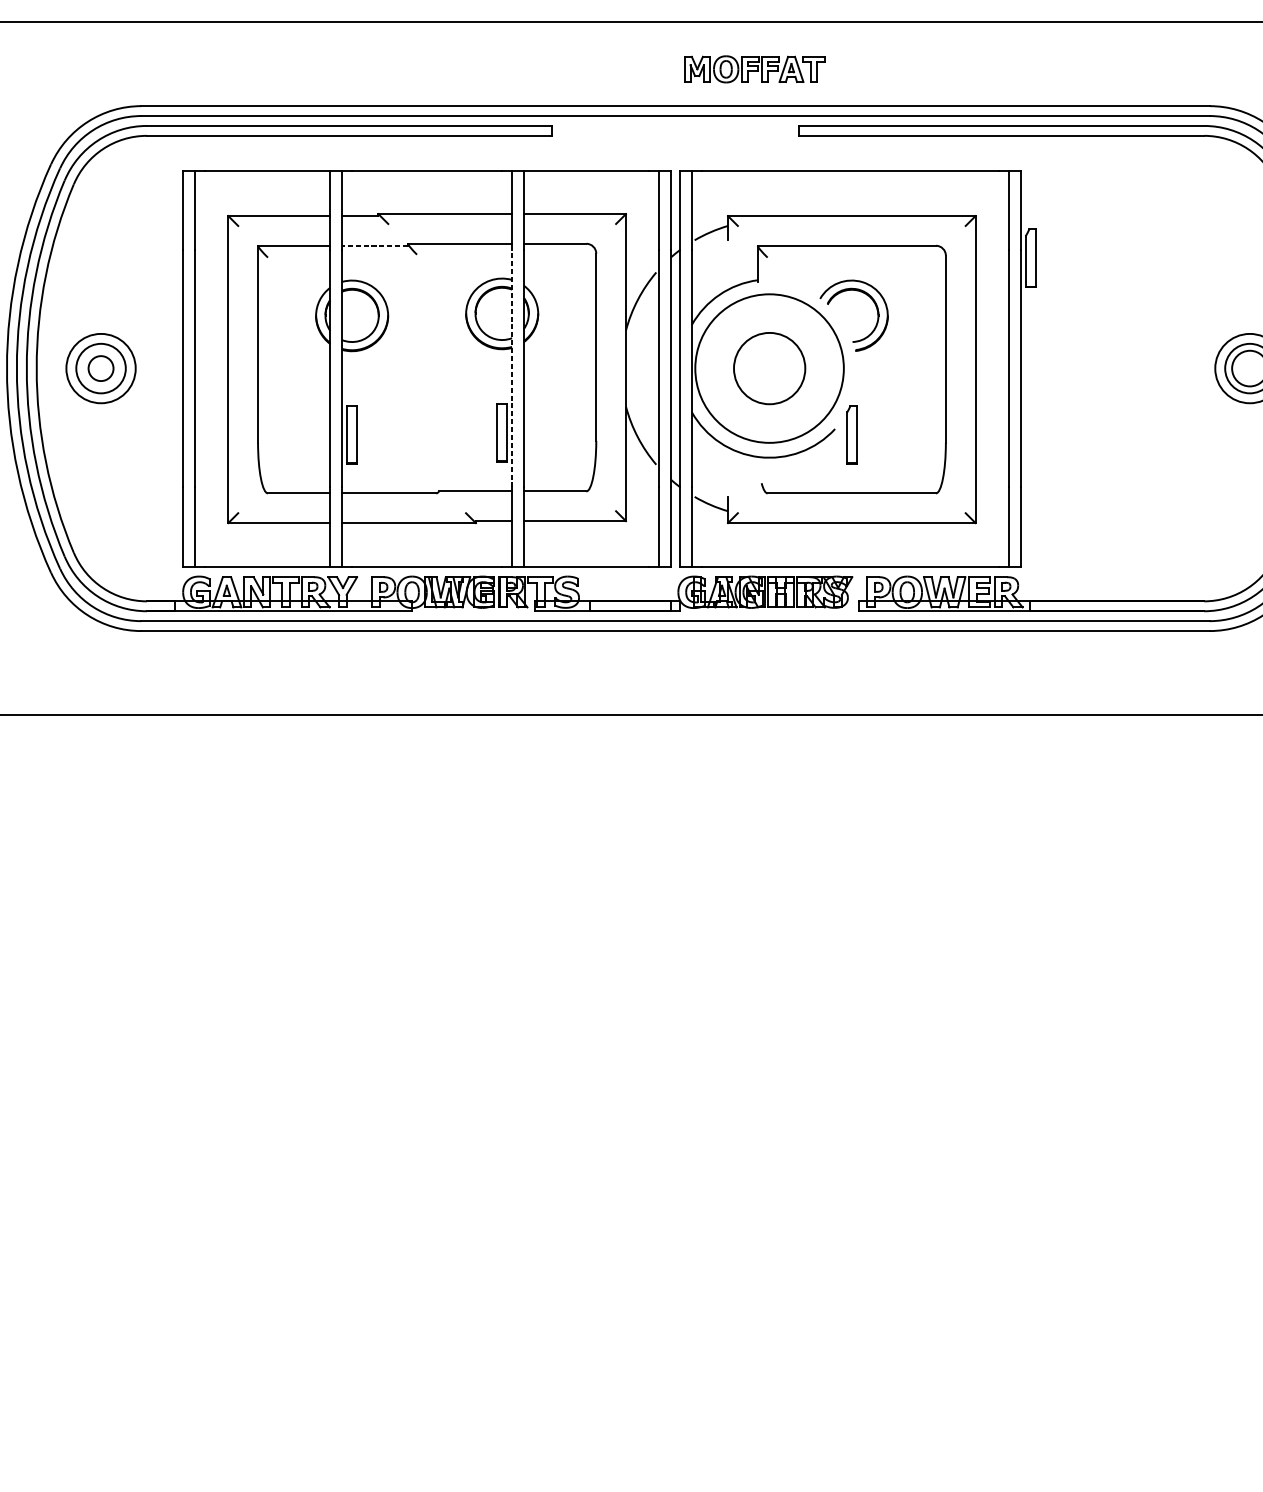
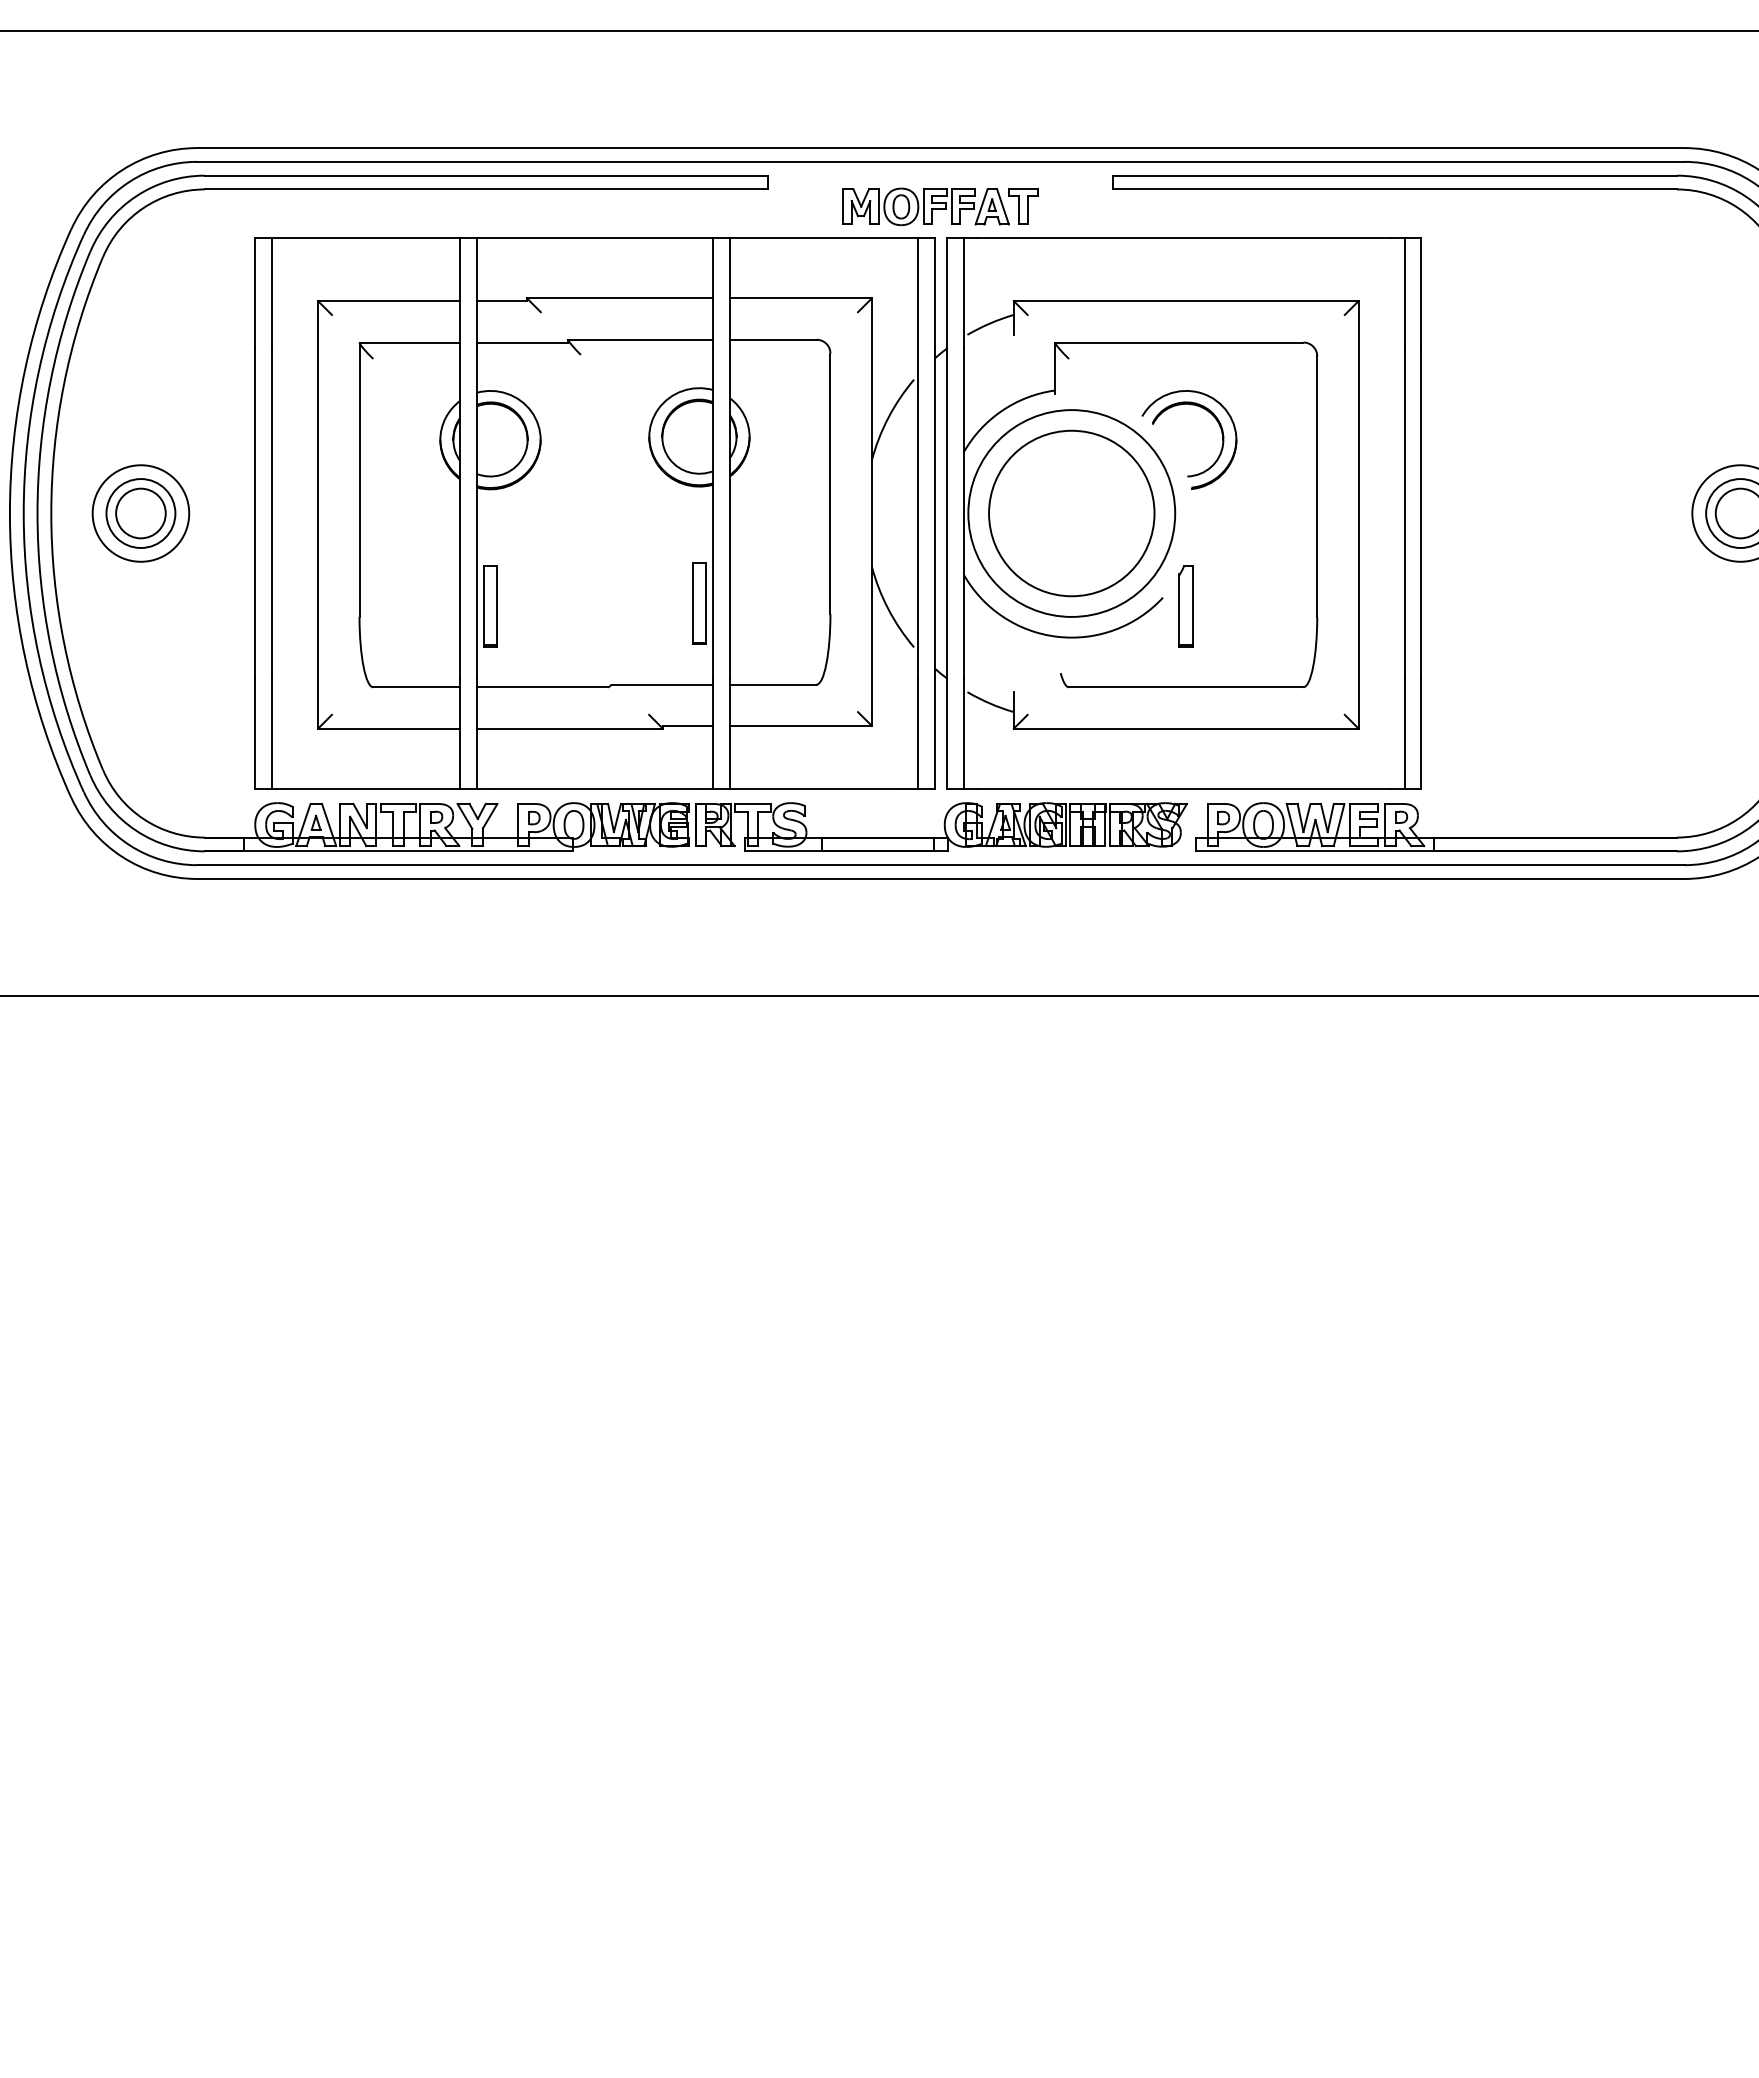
part: (754, 69) -> (940, 206), moved
line: (375, 245) -> (522, 342), dashed -> solid
part: (1030, 258) -> (1434, 360), removed
circle: (100, 368) -> (140, 513), size x1.43
line: (512, 368) -> (713, 513), dashed -> solid
circle: (769, 368) -> (1071, 513), size x1.67

